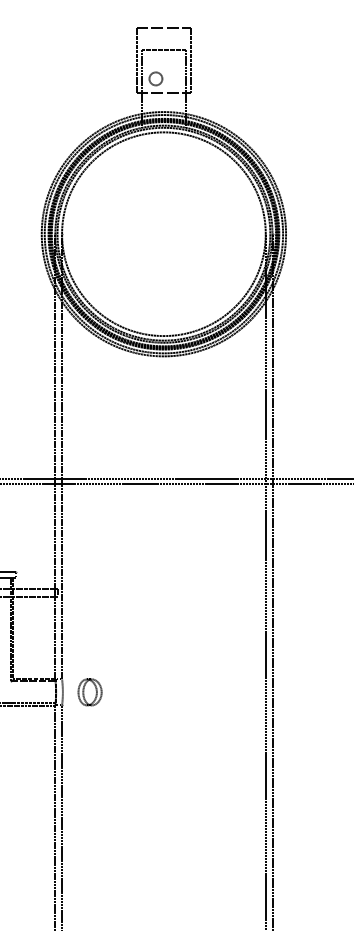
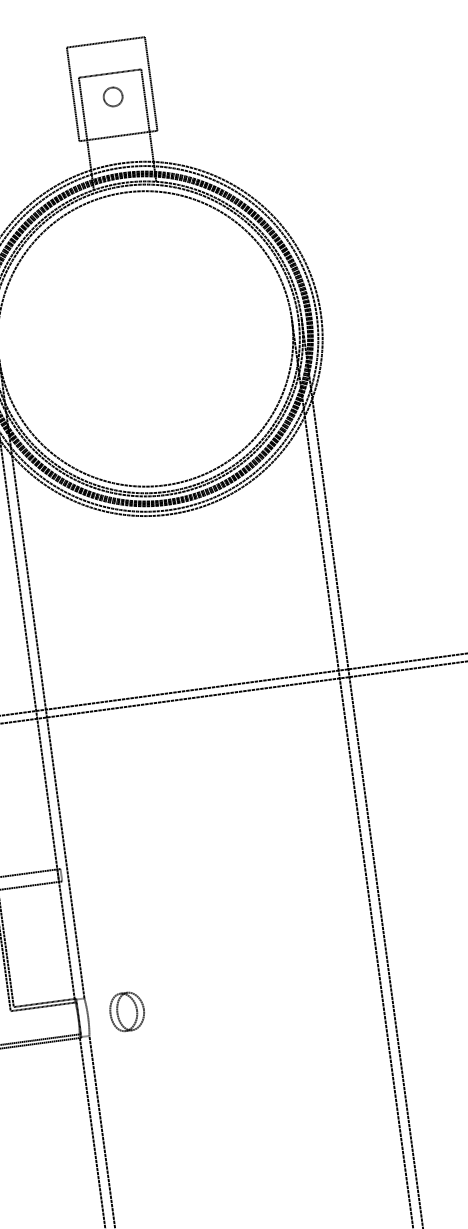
circle: (155, 78) -> (112, 96), moved

